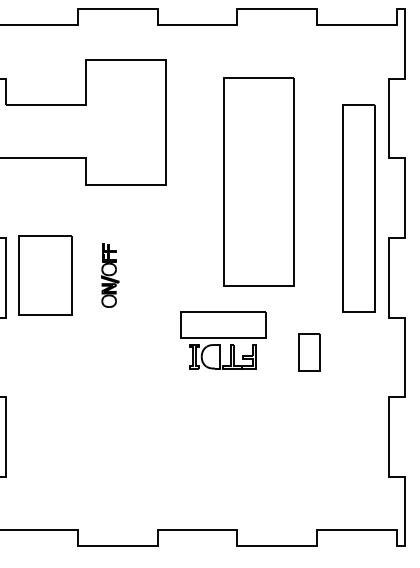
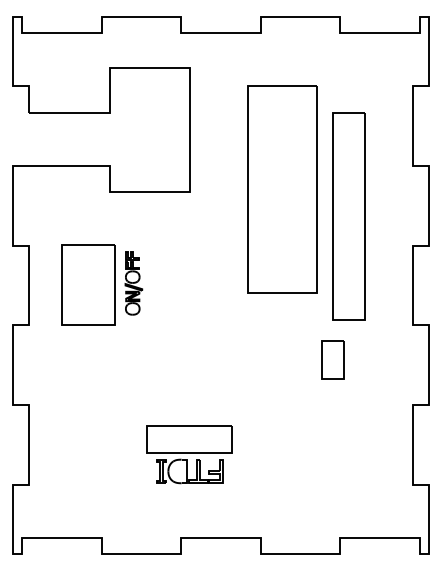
part: (358, 208) -> (348, 216), moved
part: (44, 274) -> (88, 284), moved
part: (222, 339) -> (189, 454), moved

